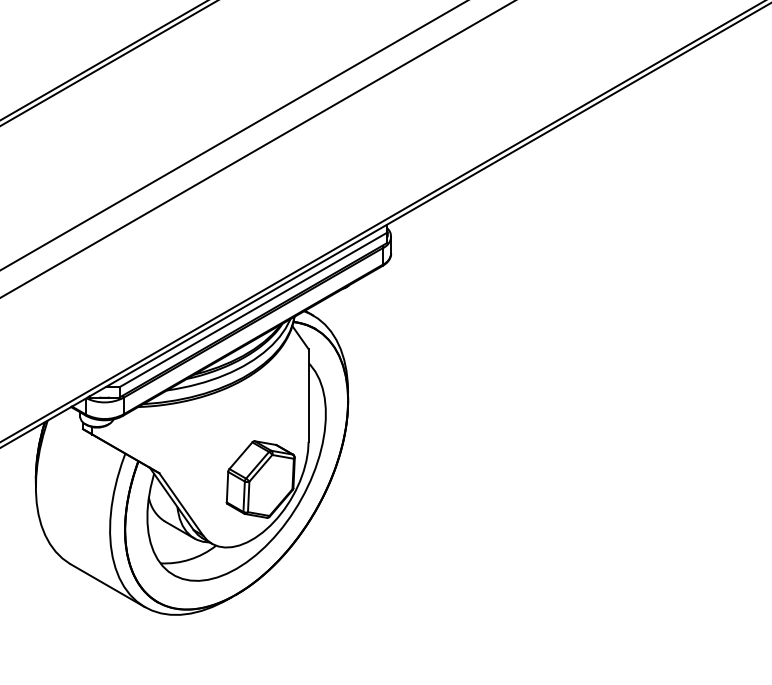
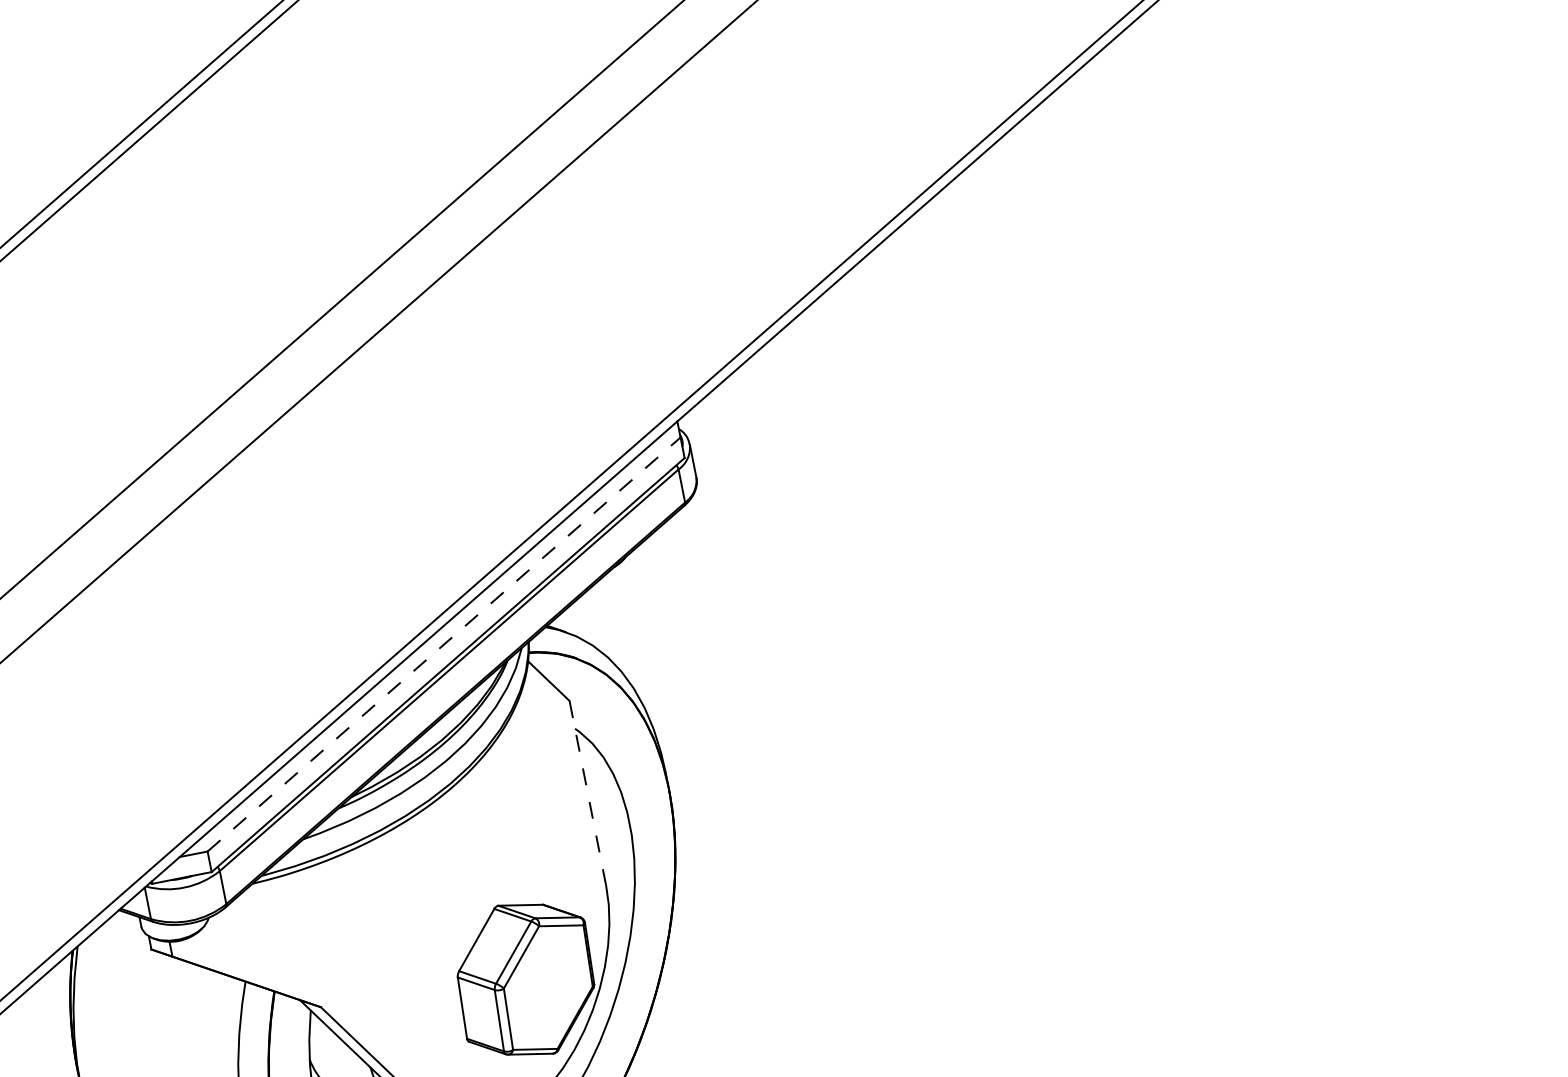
line: (253, 309) -> (444, 643), solid -> dashed
line: (308, 395) -> (587, 793), solid -> dashed

